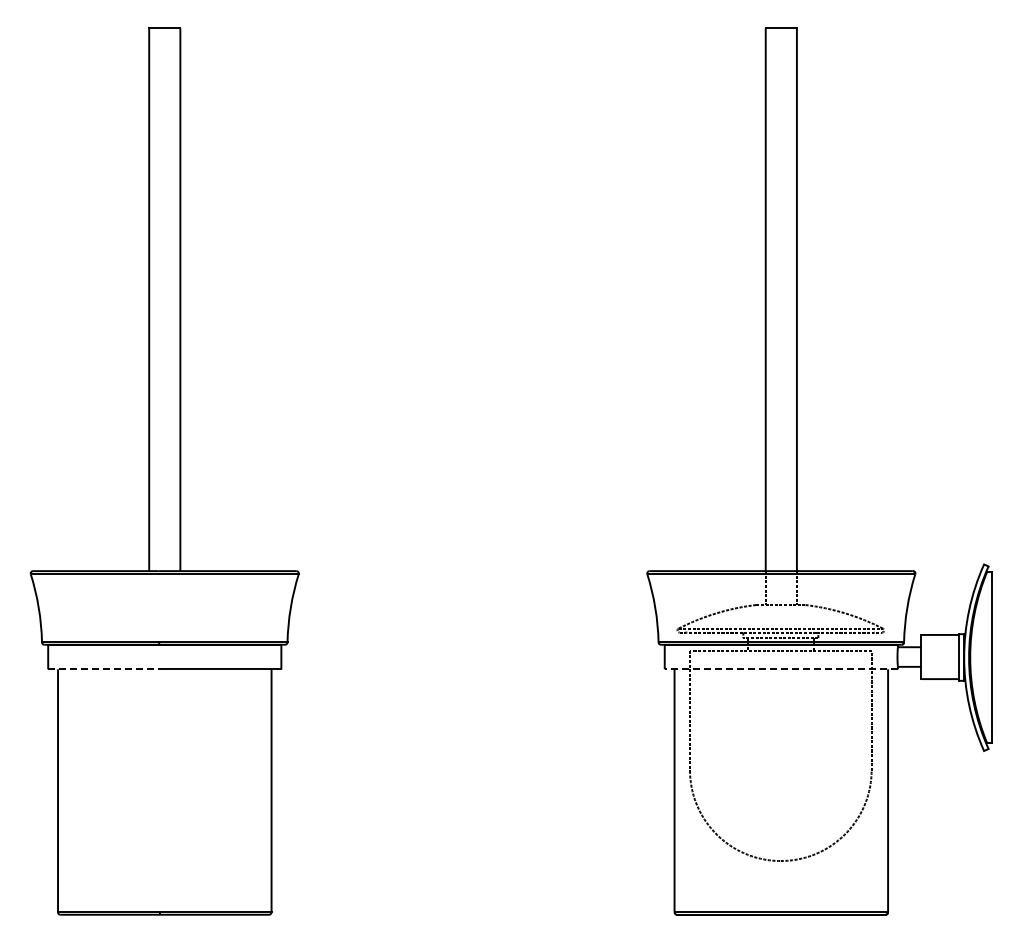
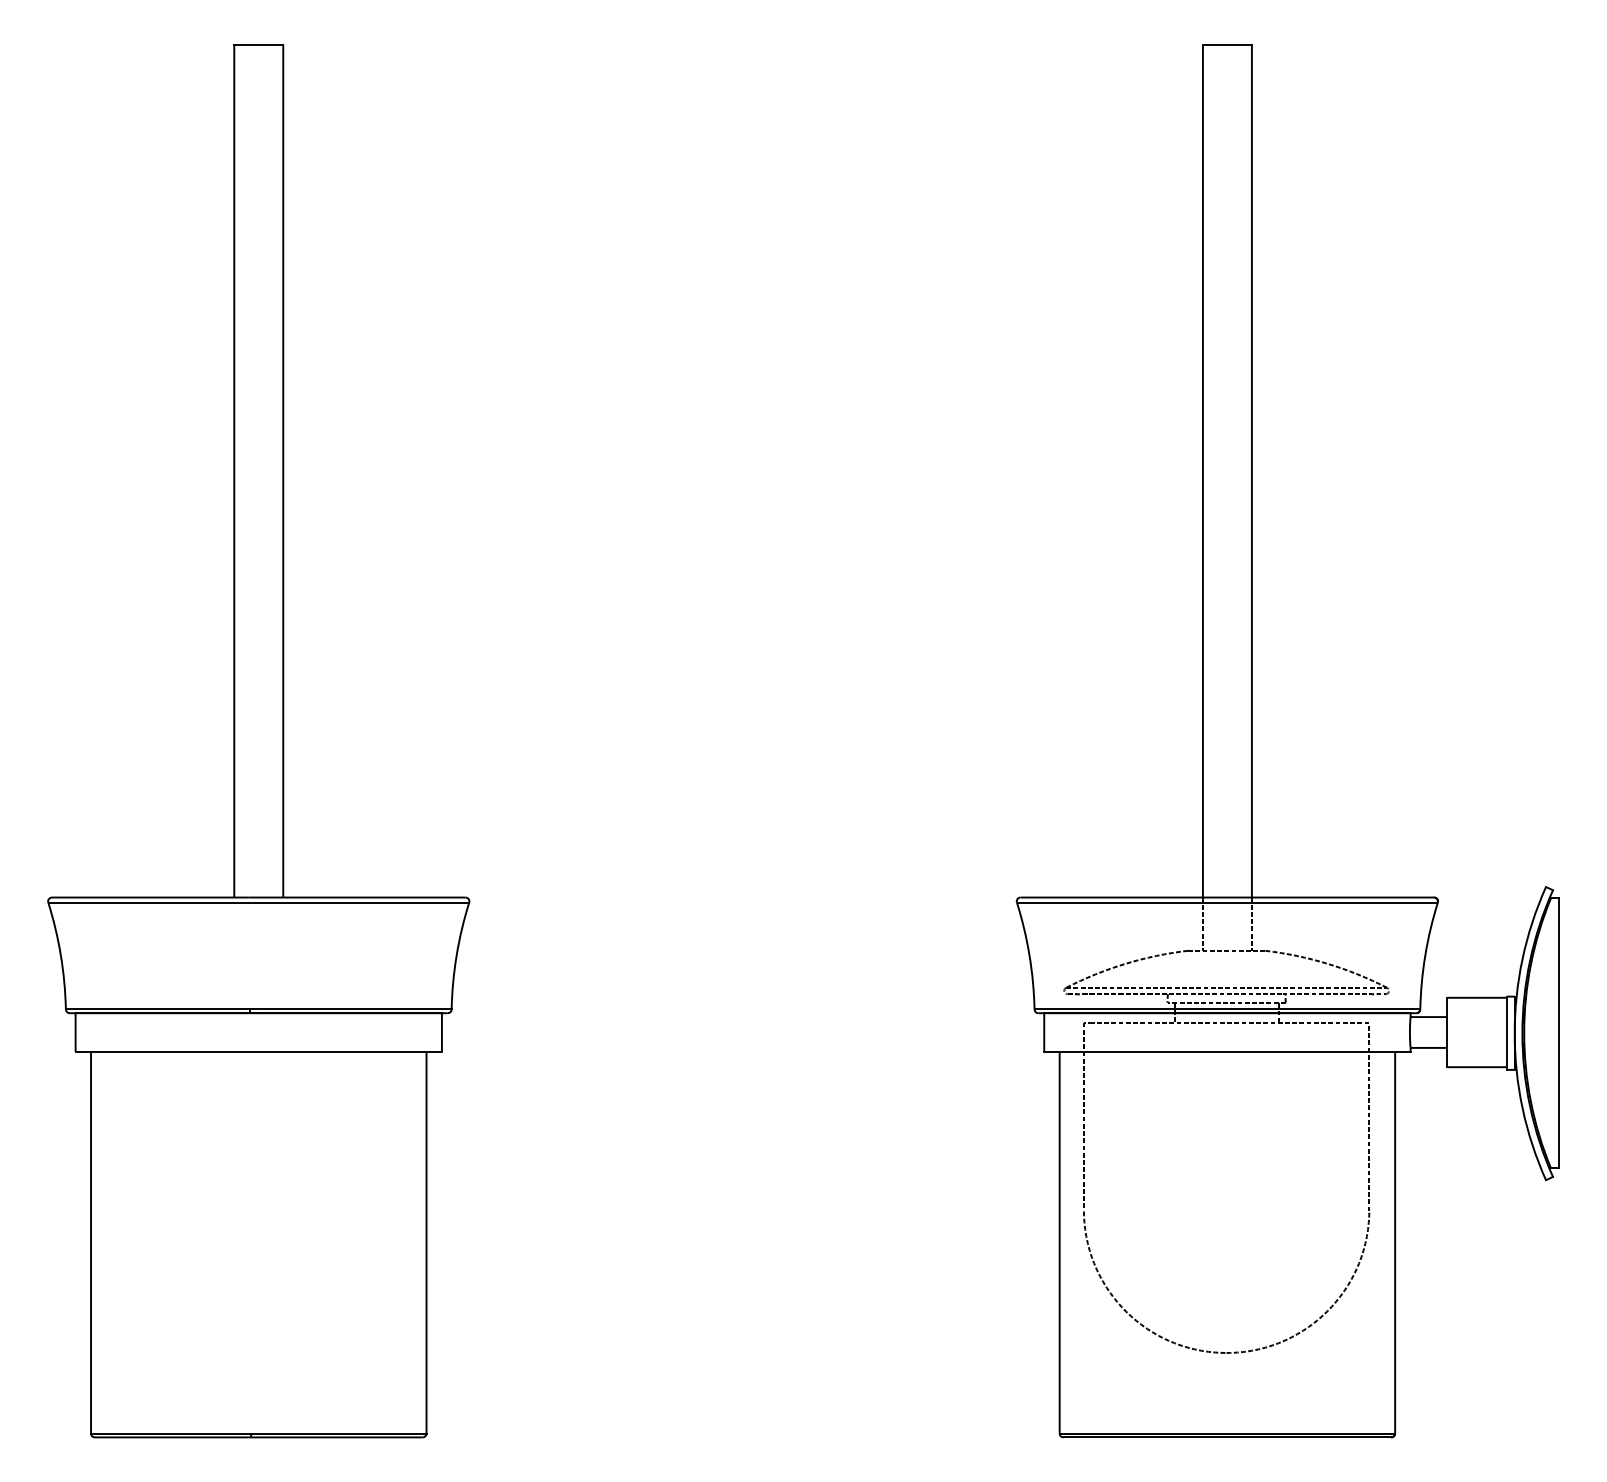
line: (105, 669) -> (165, 1052), dashed -> solid
line: (781, 669) -> (1227, 1052), dashed -> solid

